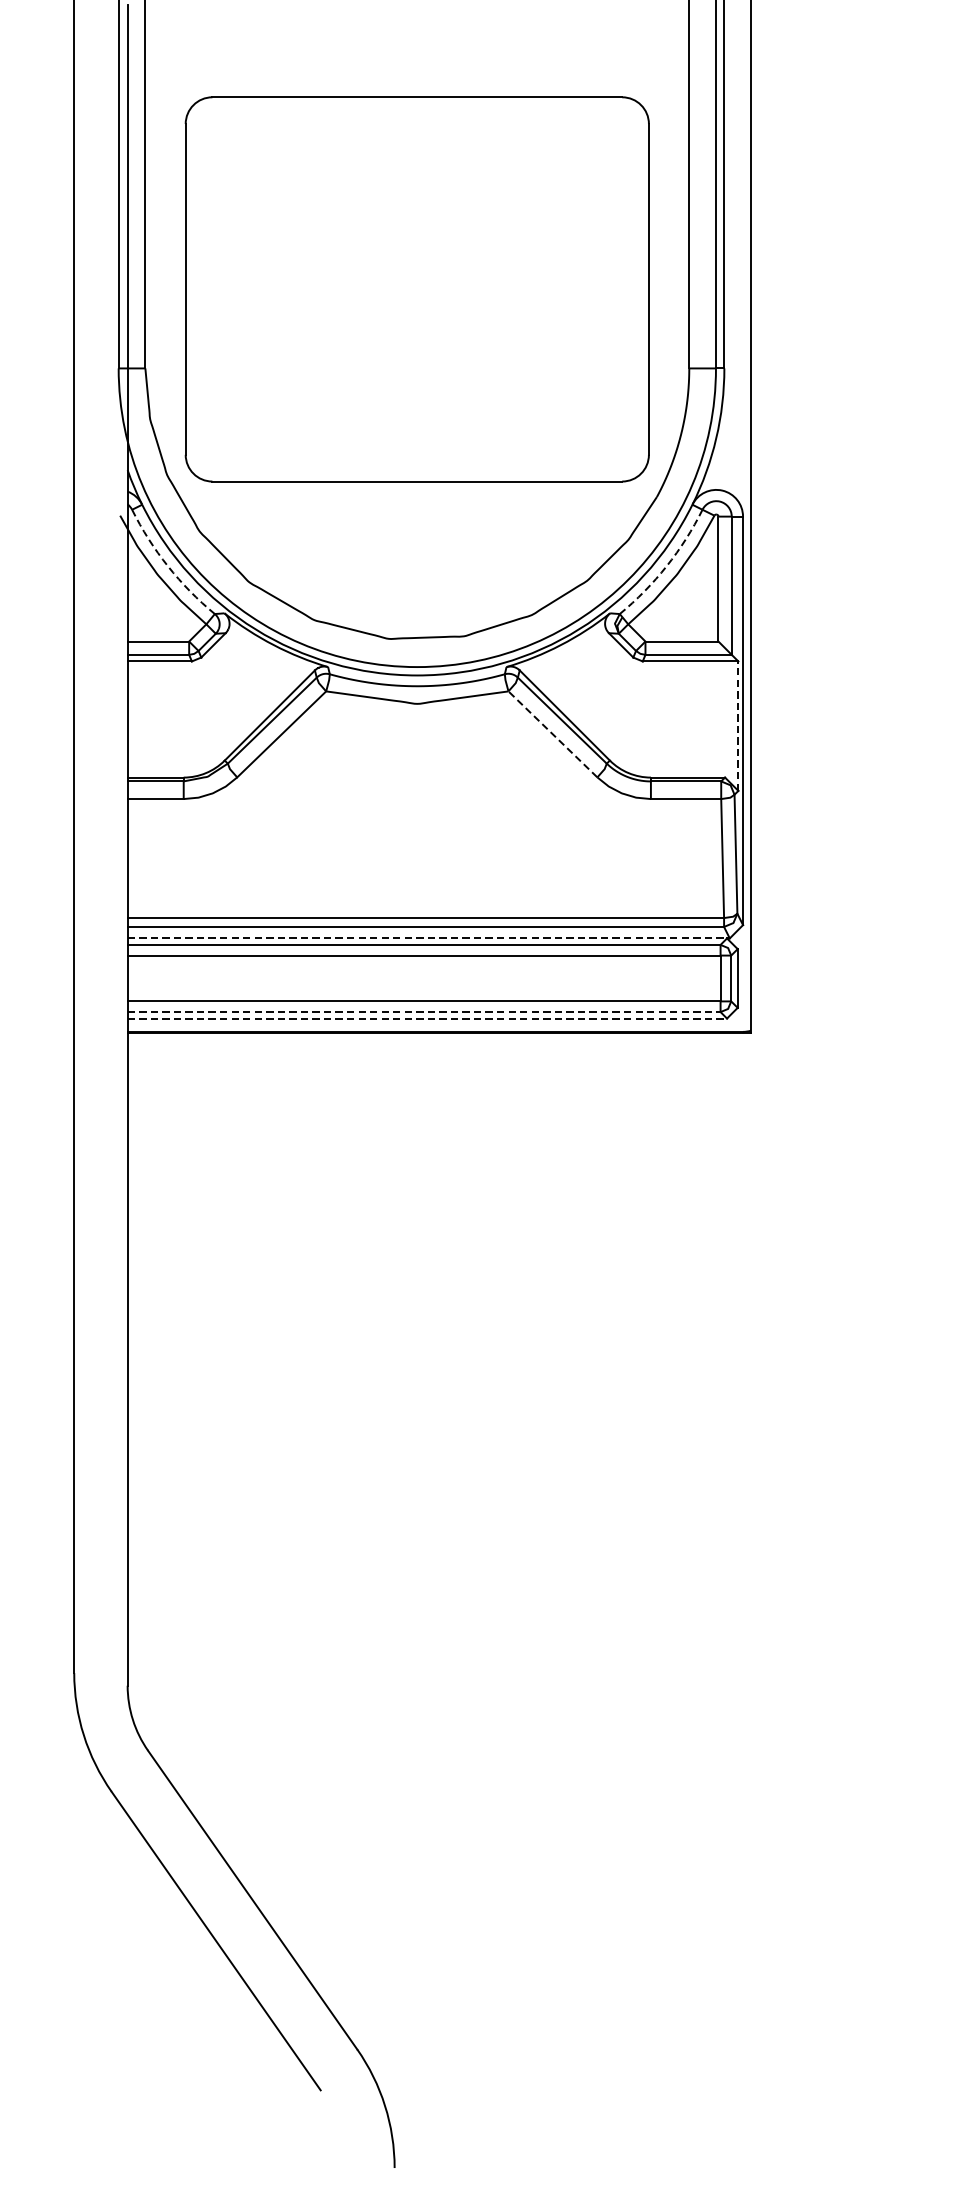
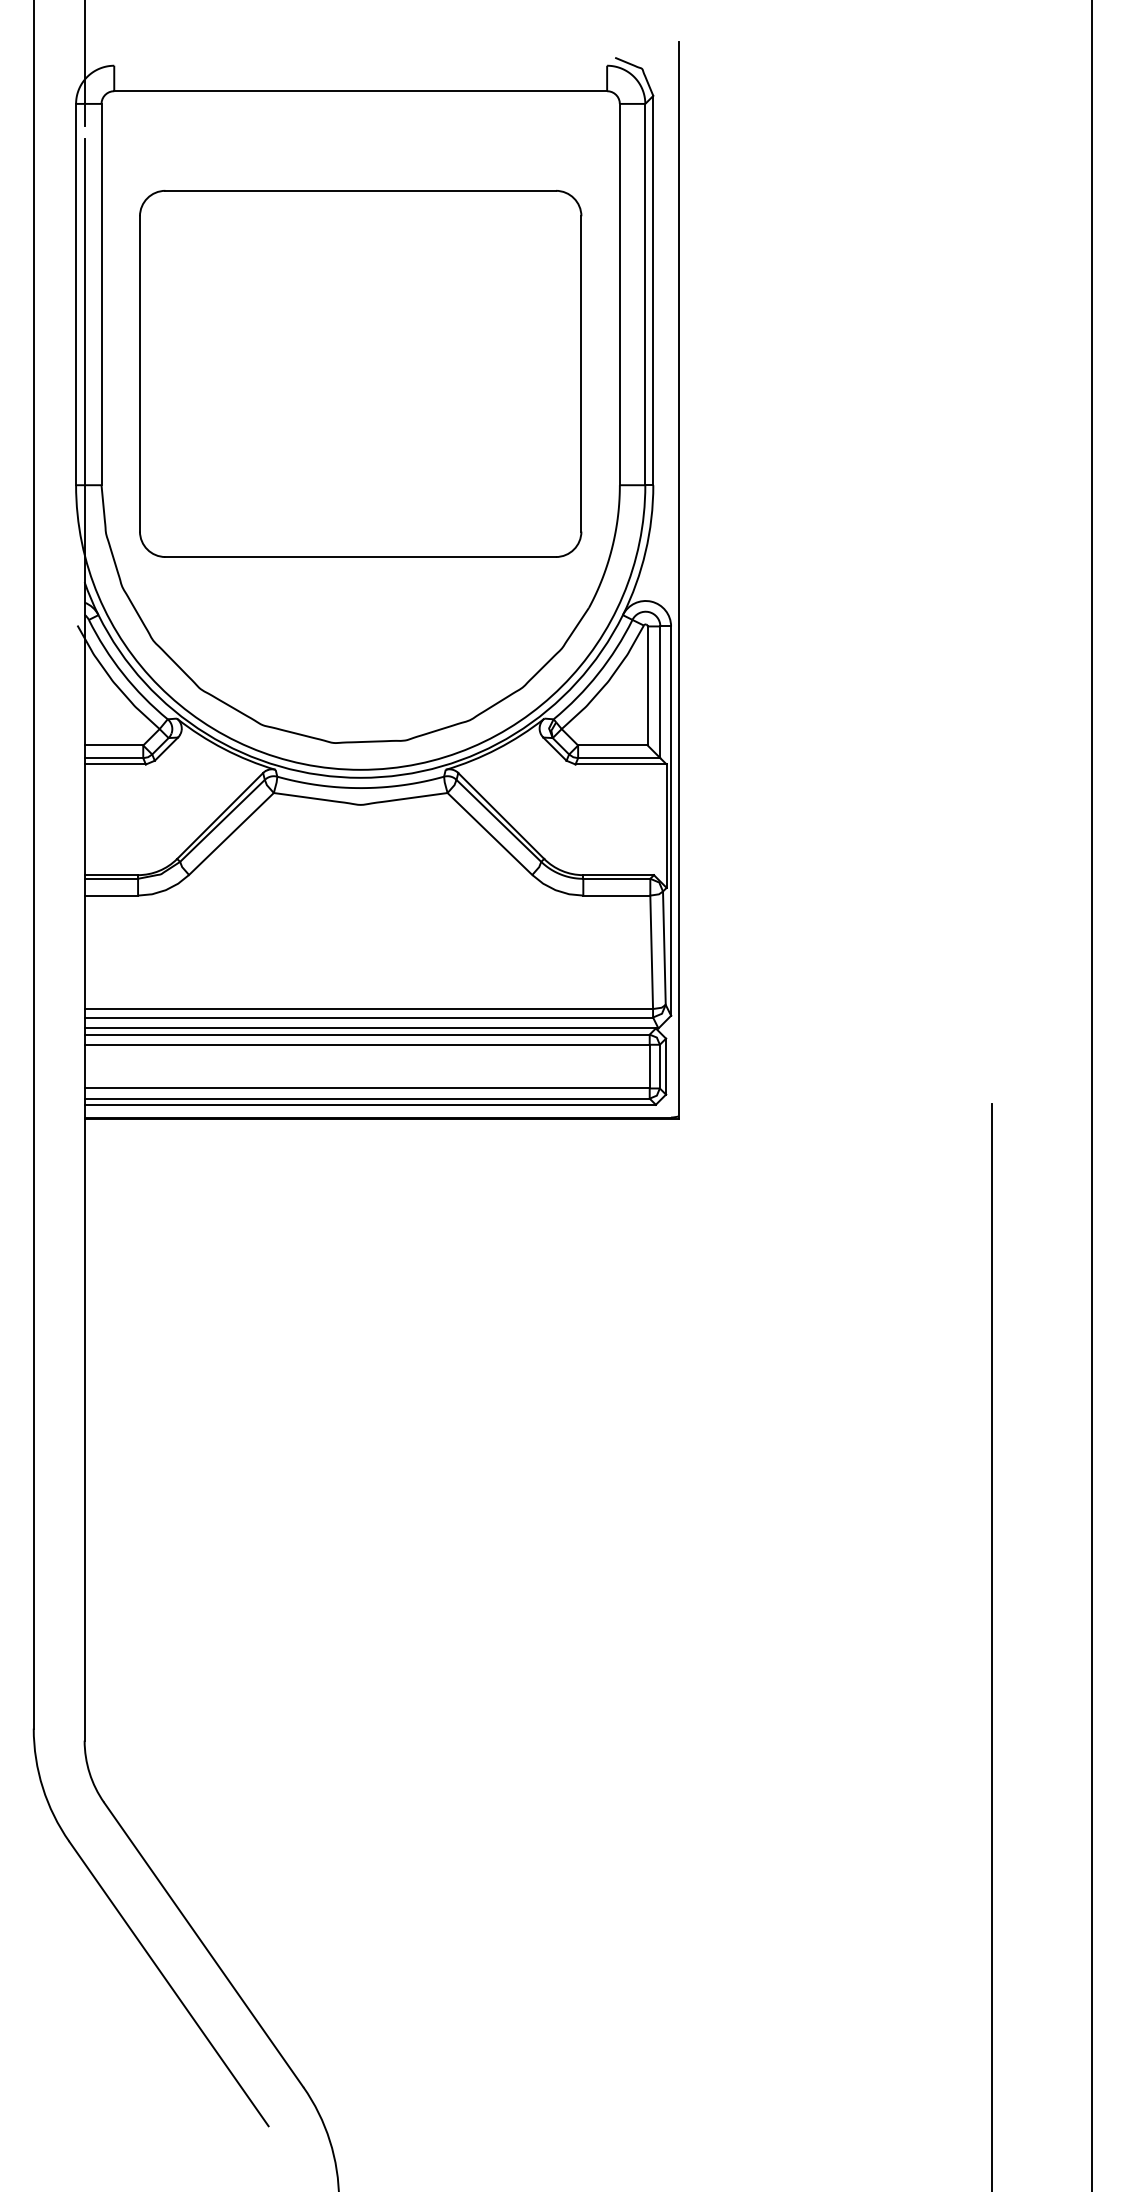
part: (417, 288) -> (360, 373), moved
arc: (168, 565) -> (123, 673), dashed -> solid
arc: (666, 565) -> (598, 673), dashed -> solid
line: (738, 726) -> (666, 826), dashed -> solid
line: (552, 734) -> (489, 834), dashed -> solid
line: (427, 938) -> (370, 1028), dashed -> solid
line: (424, 1011) -> (367, 1098), dashed -> solid
line: (427, 1018) -> (370, 1104), dashed -> solid

